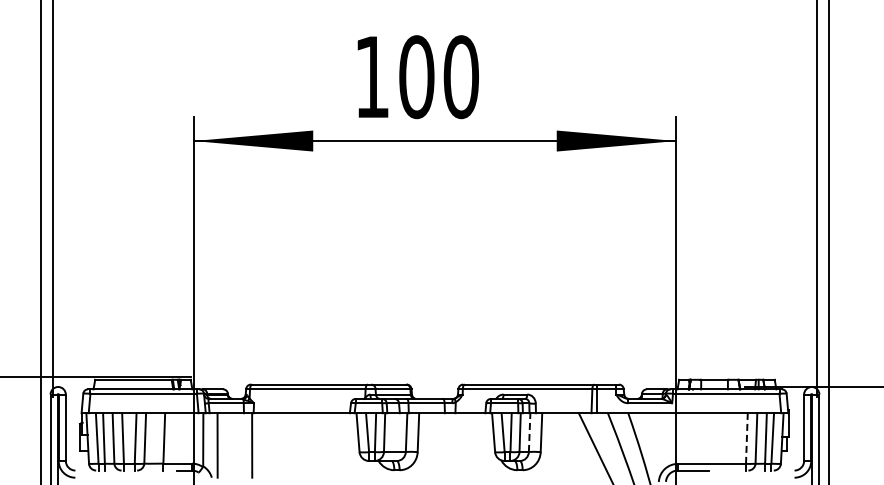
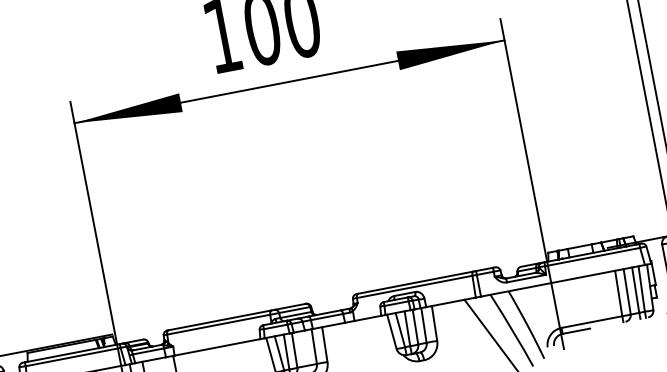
line: (529, 432) -> (423, 325), dashed -> solid
line: (746, 438) -> (618, 293), dashed -> solid

